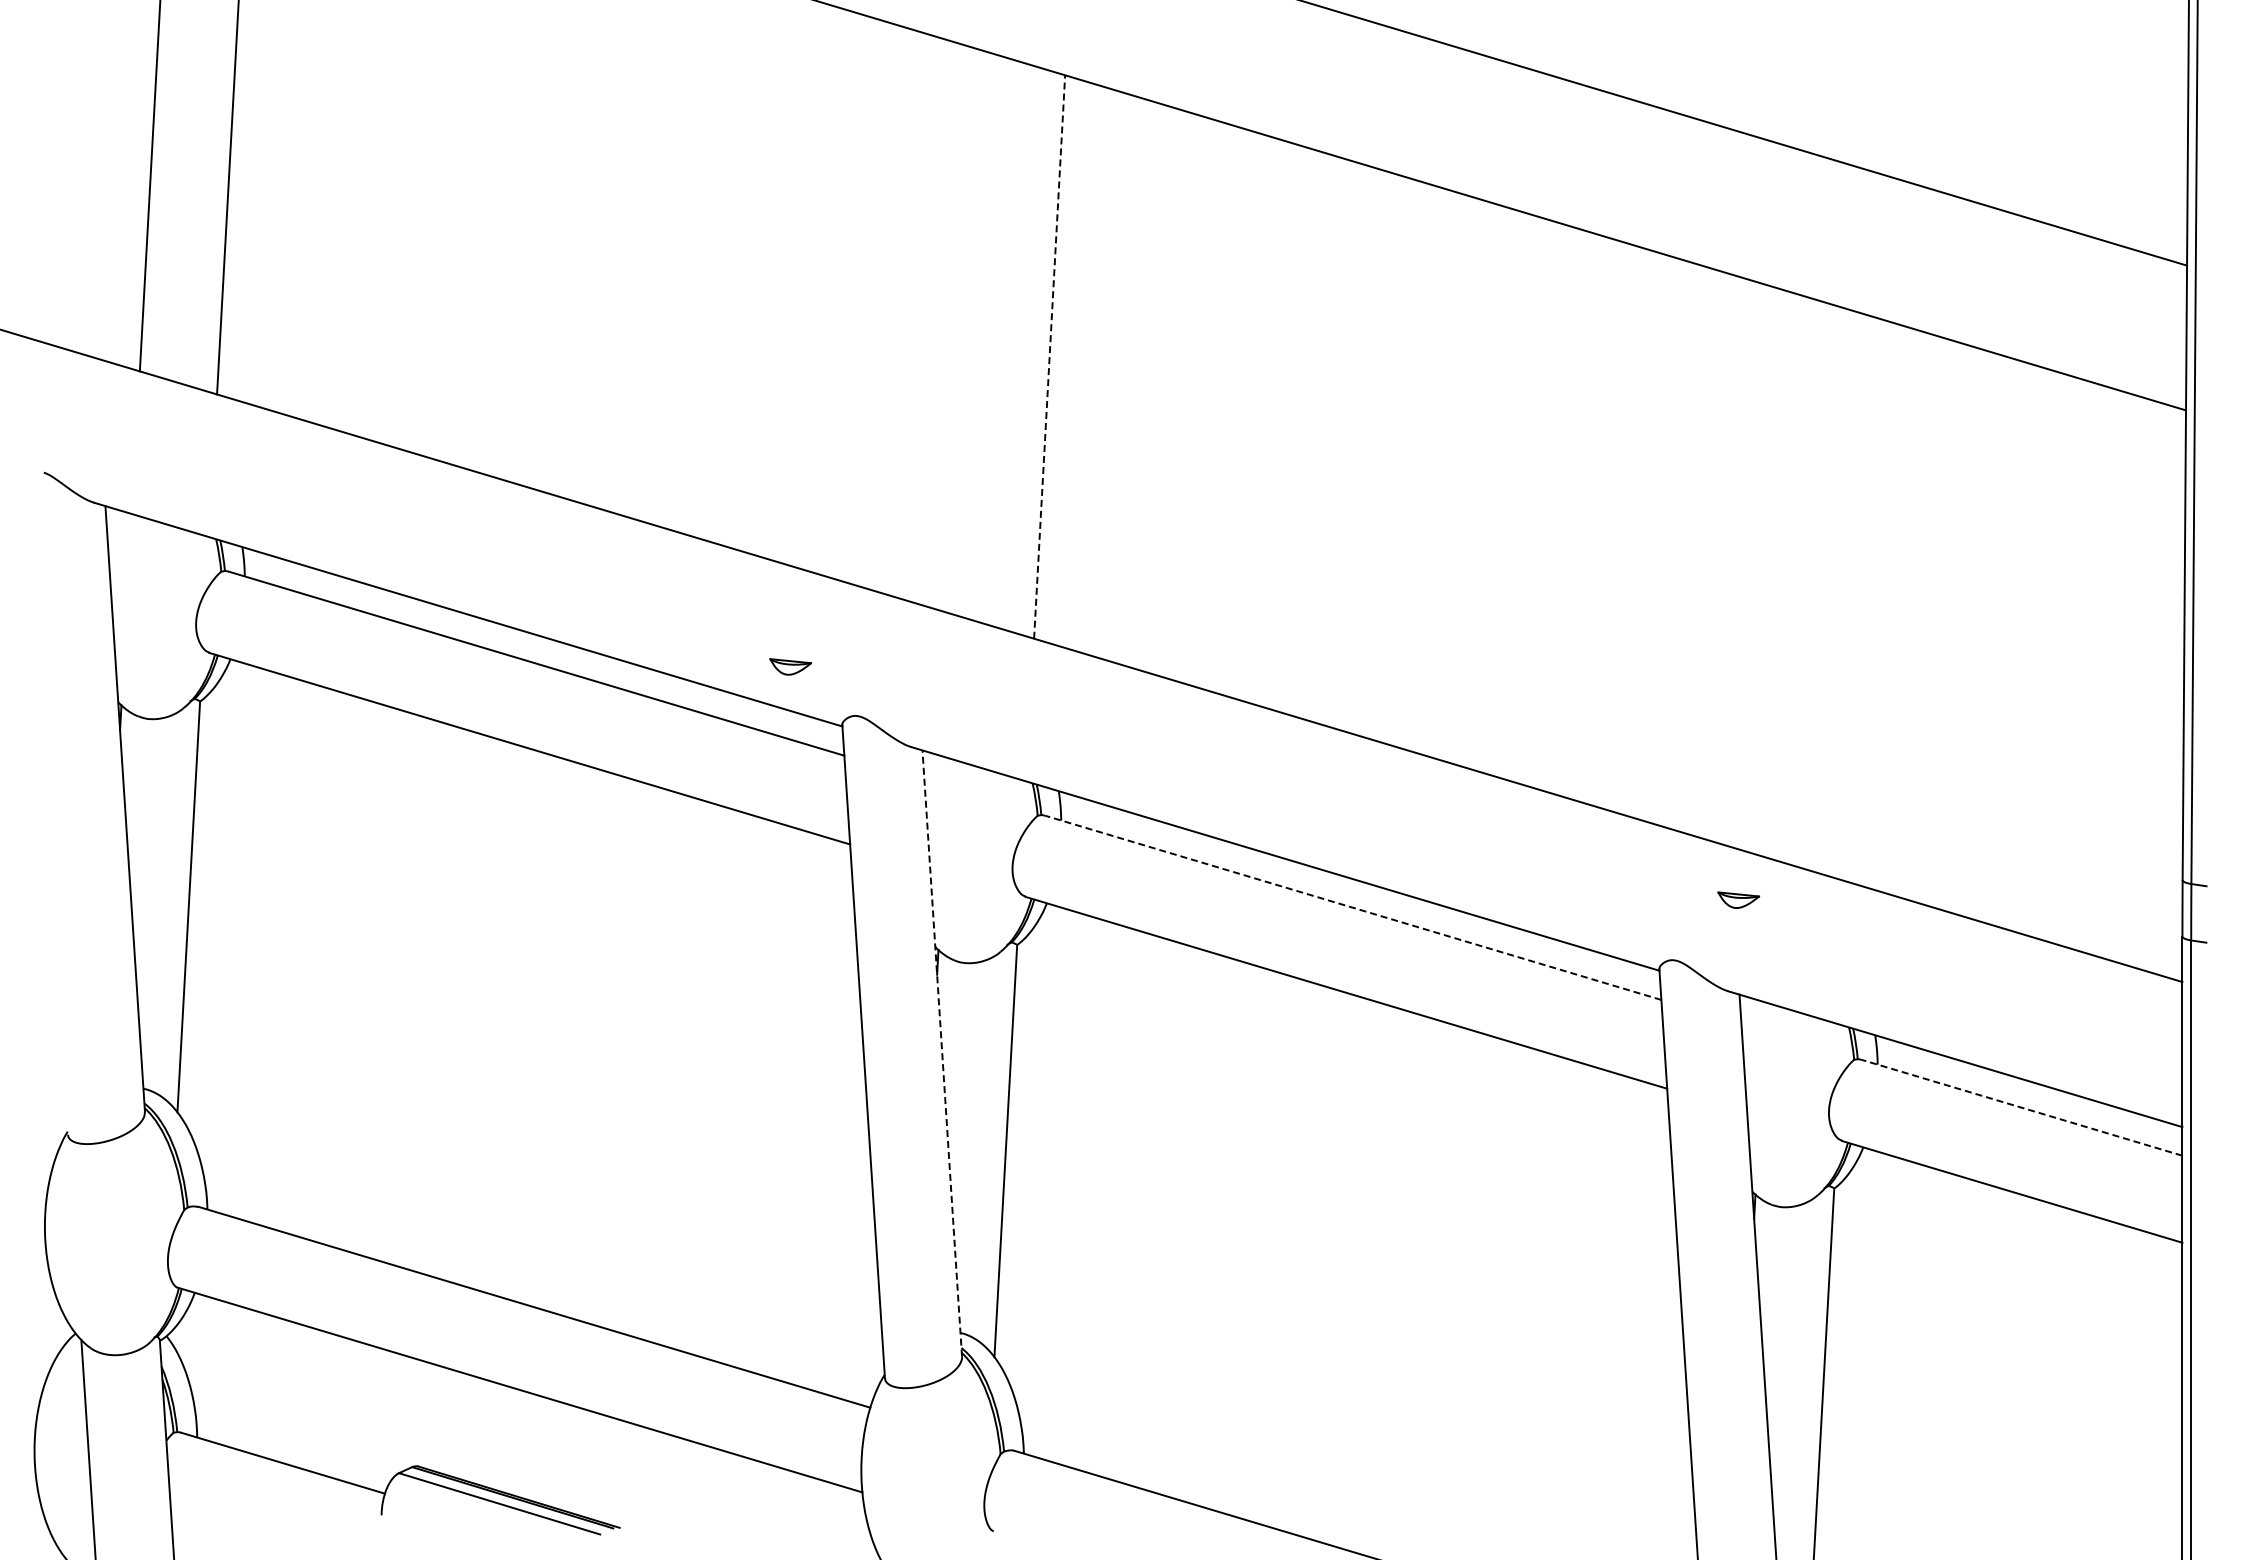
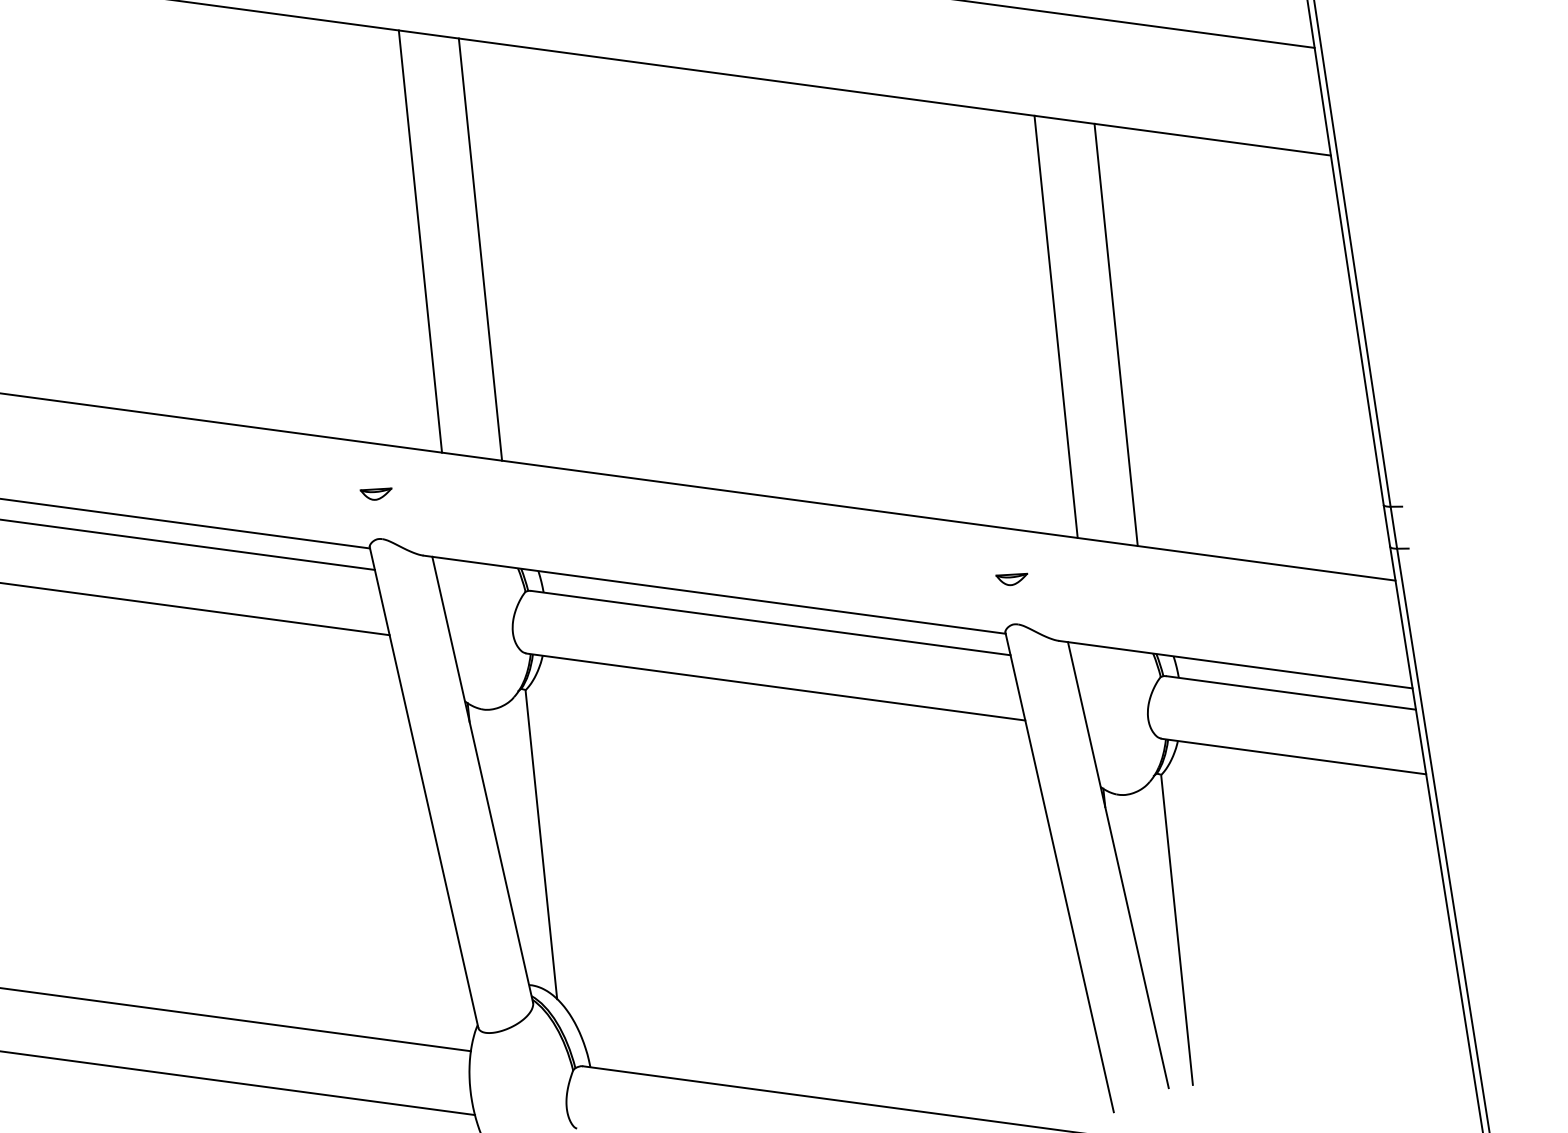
line: (972, 333) -> (420, 241), added
line: (1049, 356) -> (480, 249), dashed -> solid
line: (1789, 577) -> (1056, 326), added
line: (1866, 600) -> (1115, 334), added
part: (790, 666) -> (376, 493), moved
part: (1738, 899) -> (1012, 578), moved
line: (1352, 907) -> (770, 622), dashed -> solid
line: (942, 1053) -> (482, 779), dashed -> solid
line: (2021, 1107) -> (1290, 692), dashed -> solid

